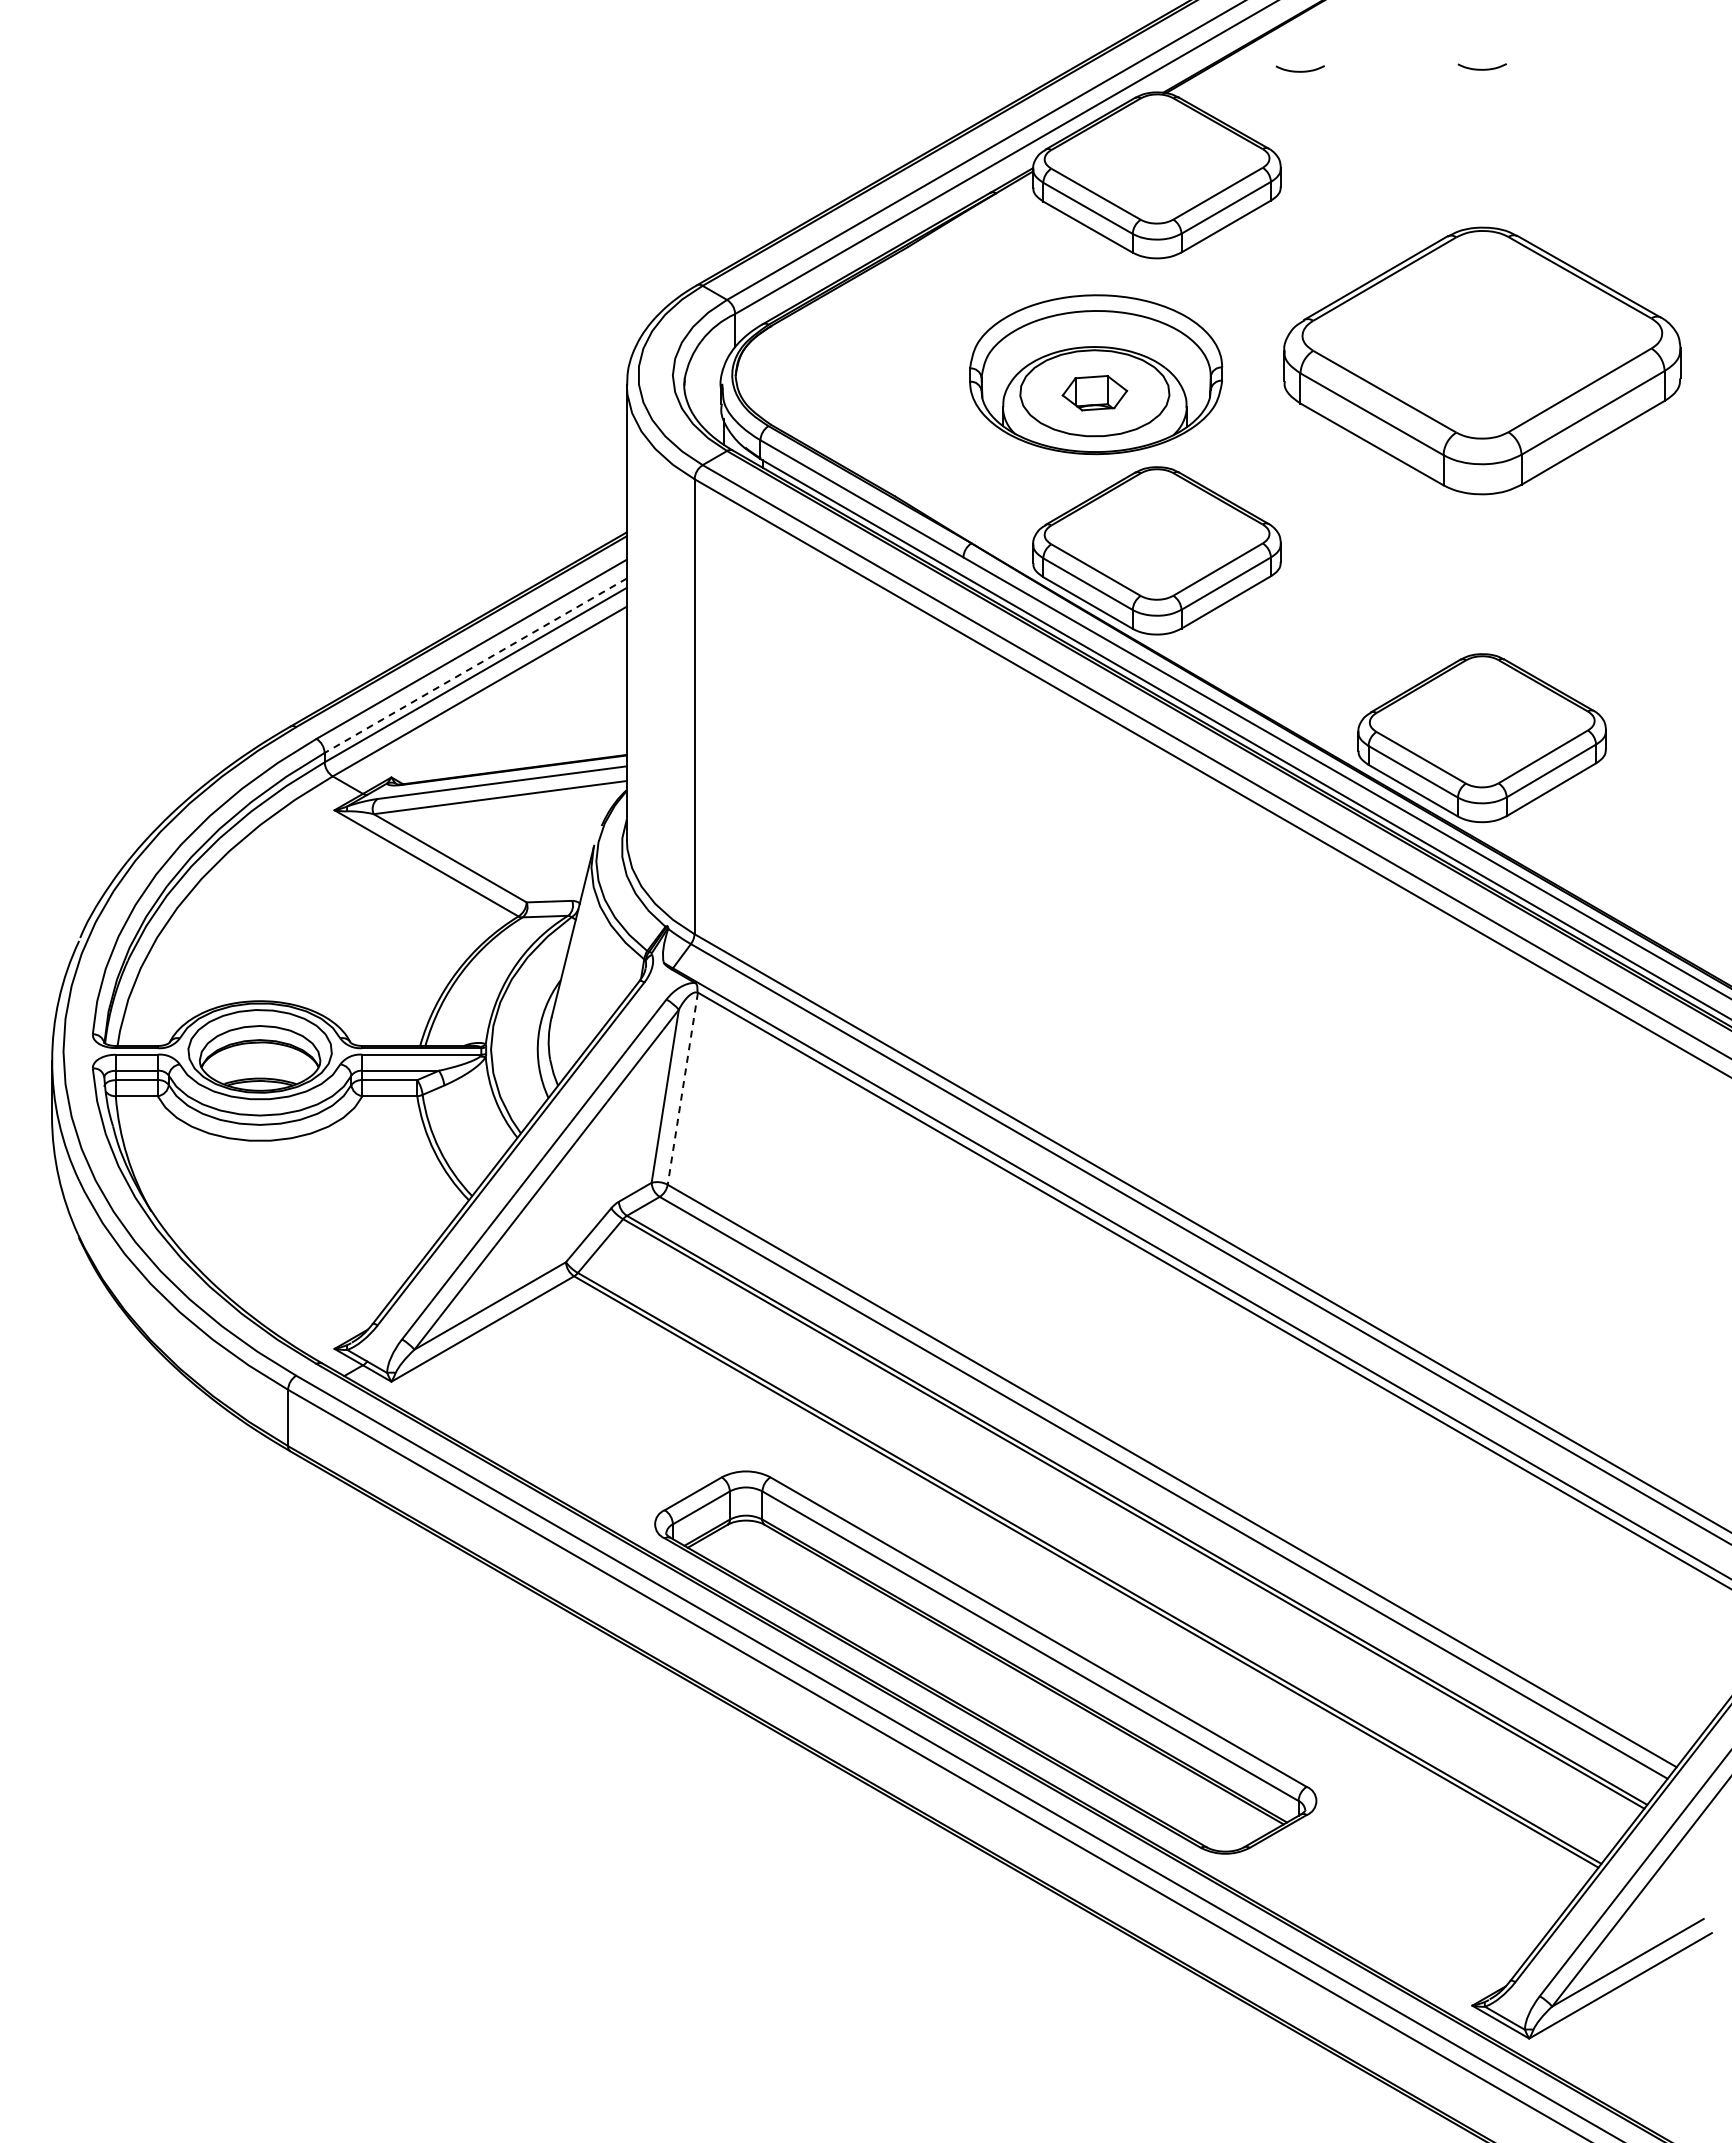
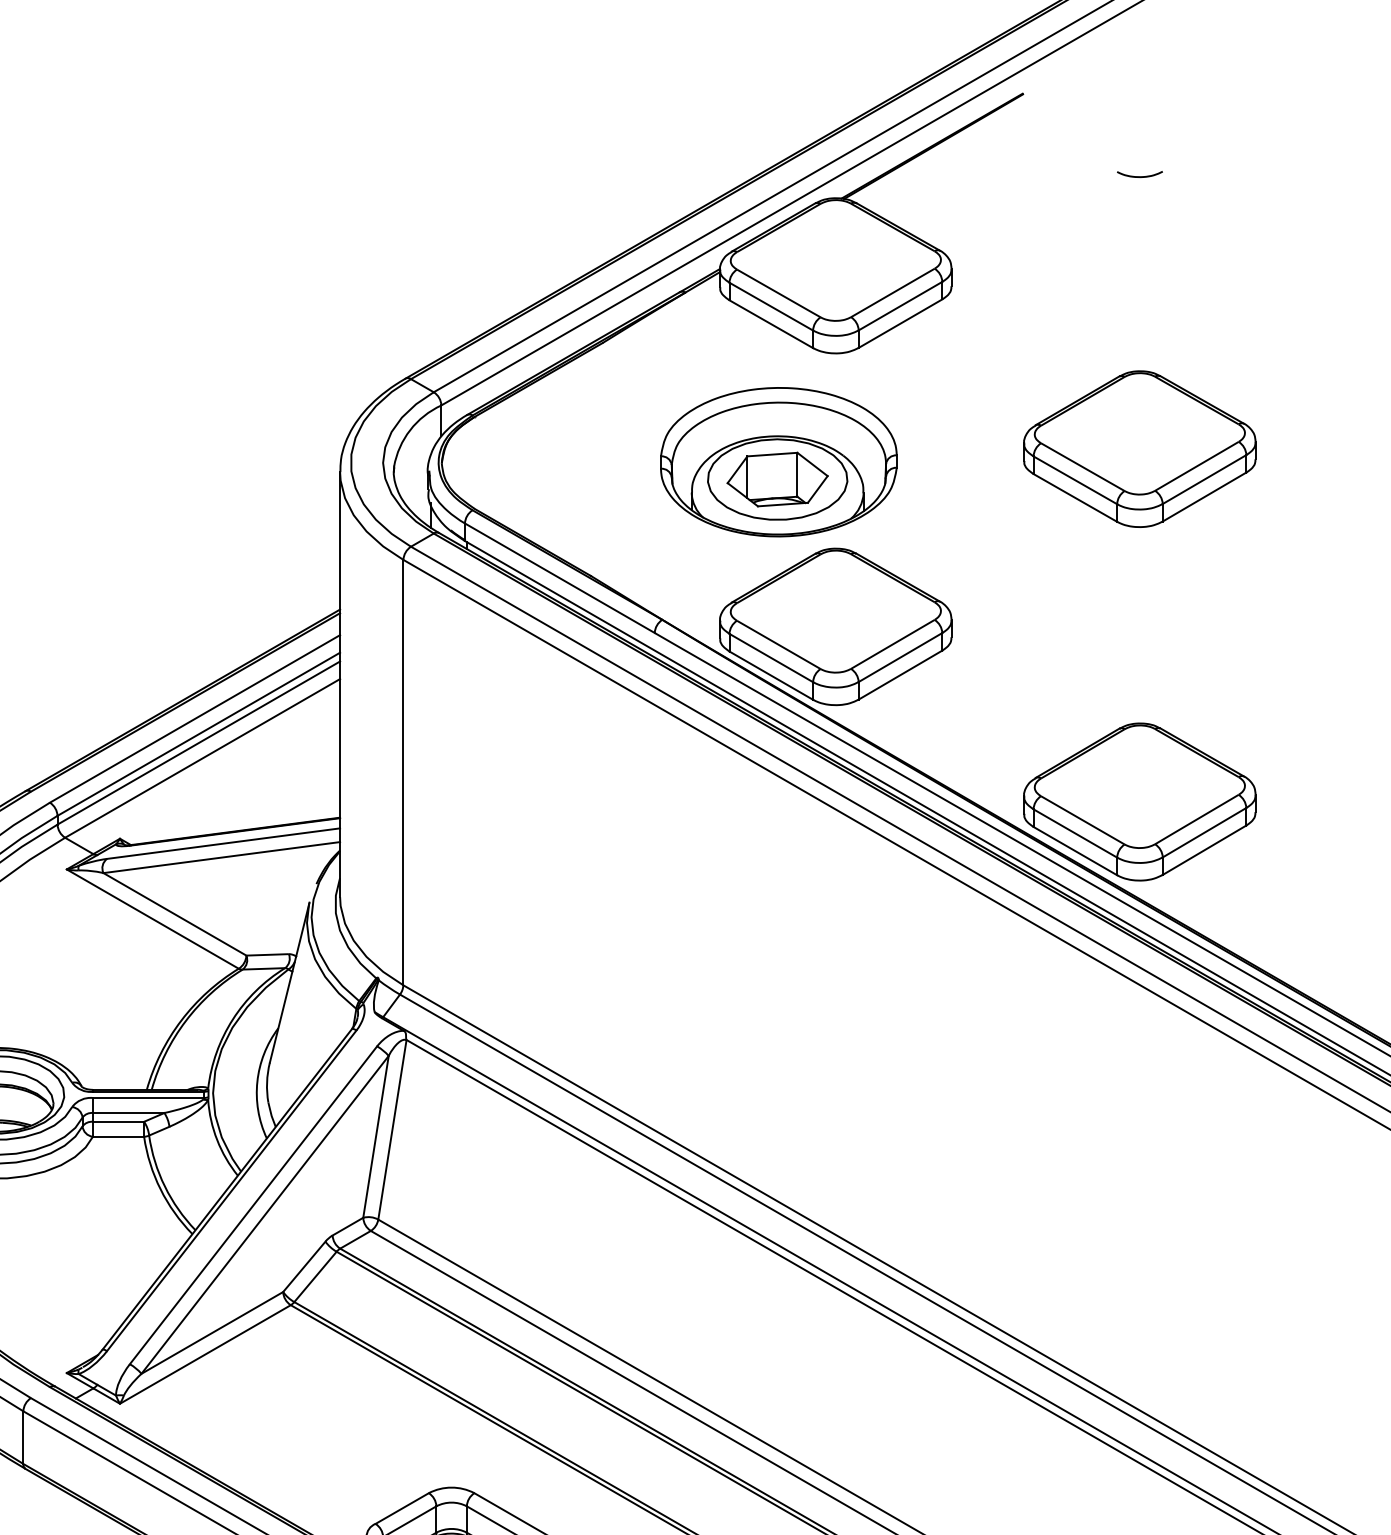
curve: (1299, 70) -> (969, 177), removed
part: (1481, 360) -> (1139, 448), size x0.62
part: (1094, 392) -> (777, 478), size x1.67
line: (475, 665) -> (198, 734), dashed -> solid
line: (682, 1089) -> (392, 1130), dashed -> solid

